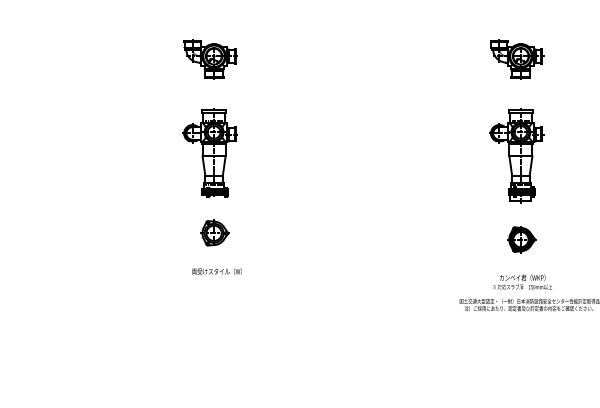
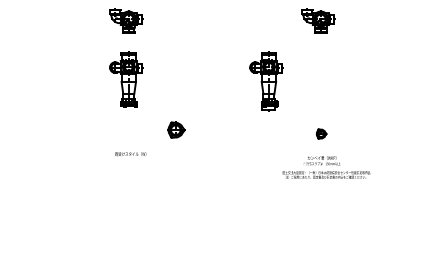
part: (517, 155) -> (266, 81), moved
part: (215, 232) -> (176, 129), moved
part: (521, 238) -> (321, 133), size x0.6

